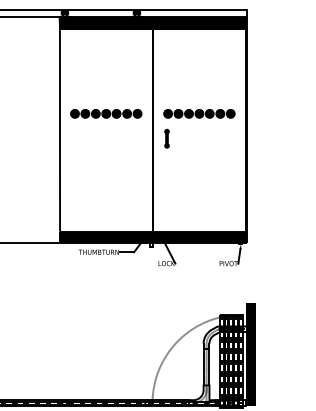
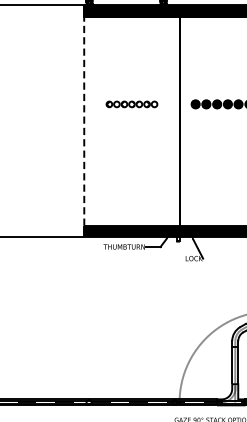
part: (106, 113) -> (132, 104), size x0.7
line: (60, 130) -> (84, 121), solid -> dashed
part: (166, 138) -> (193, 129), removed

